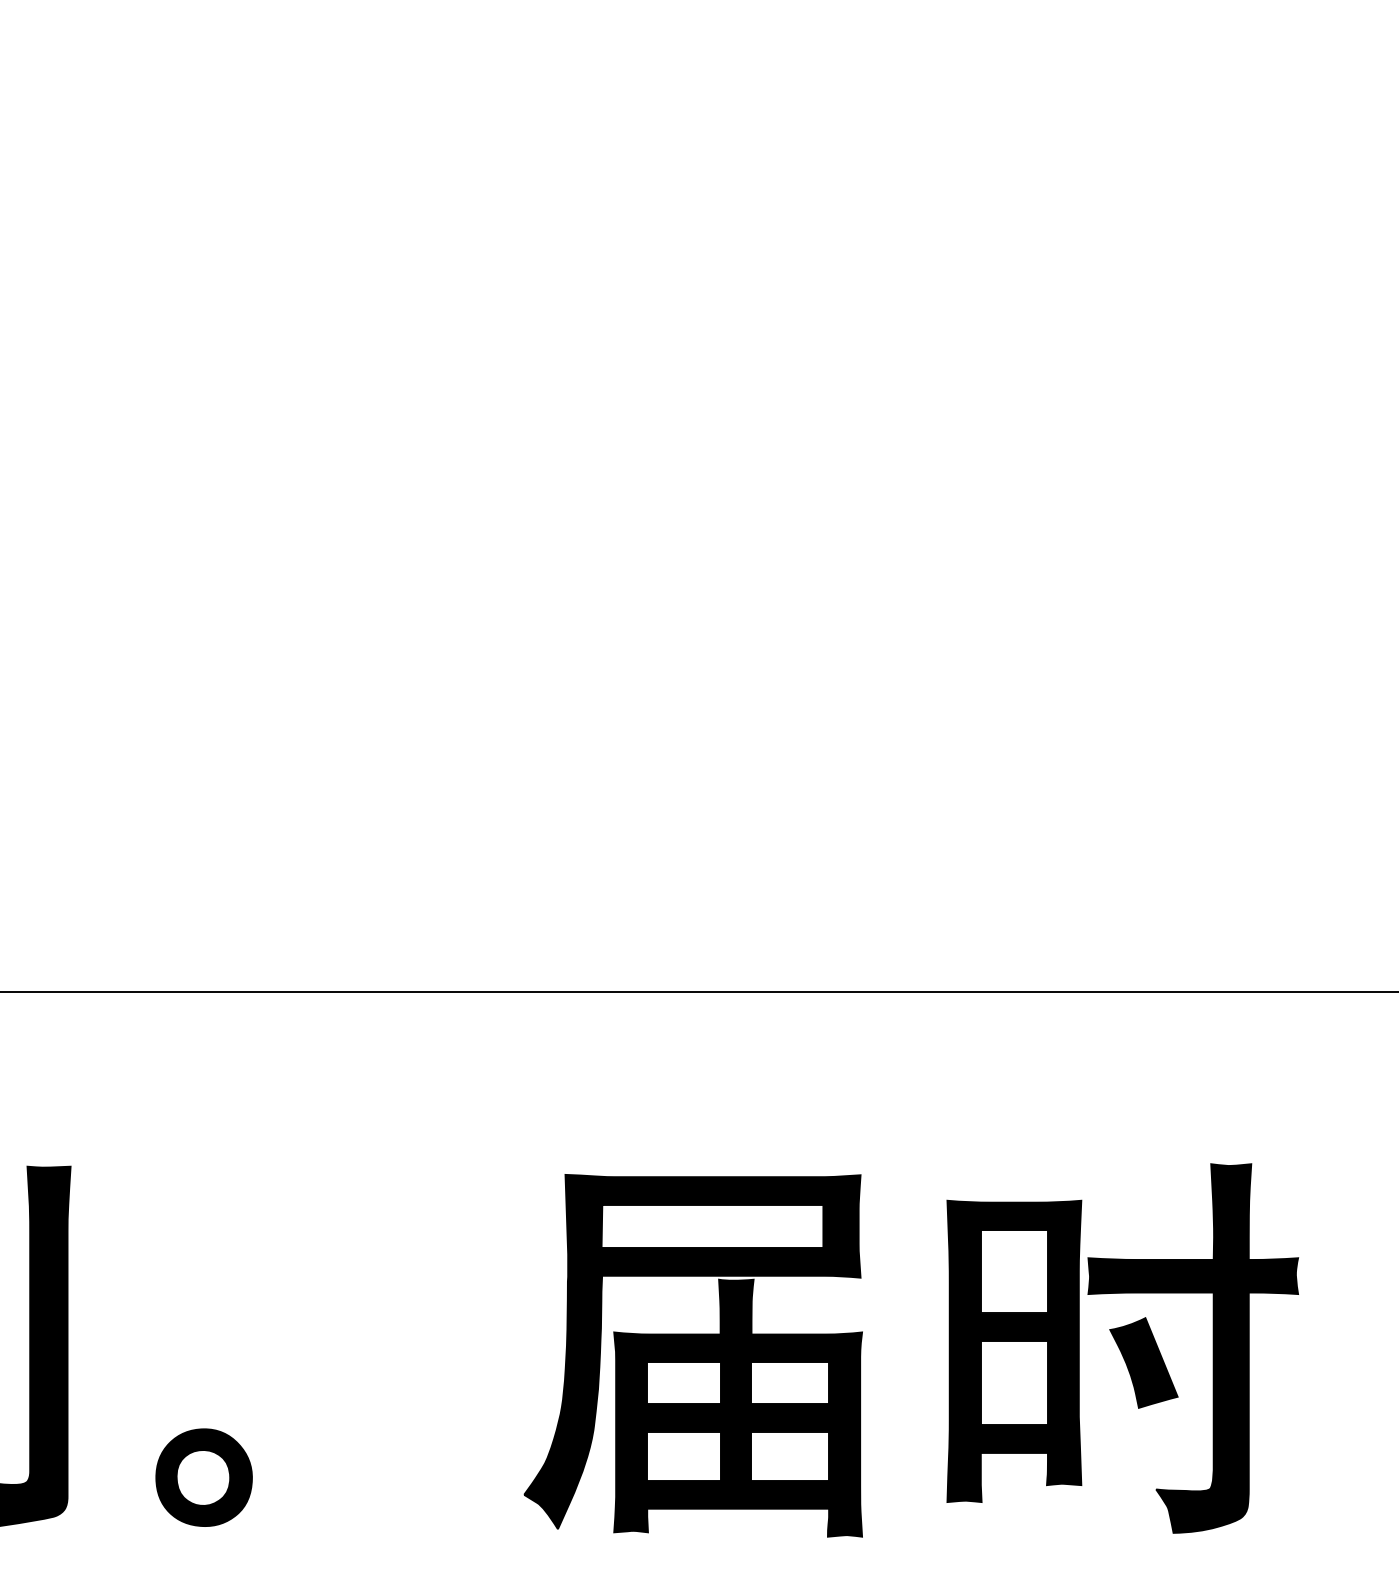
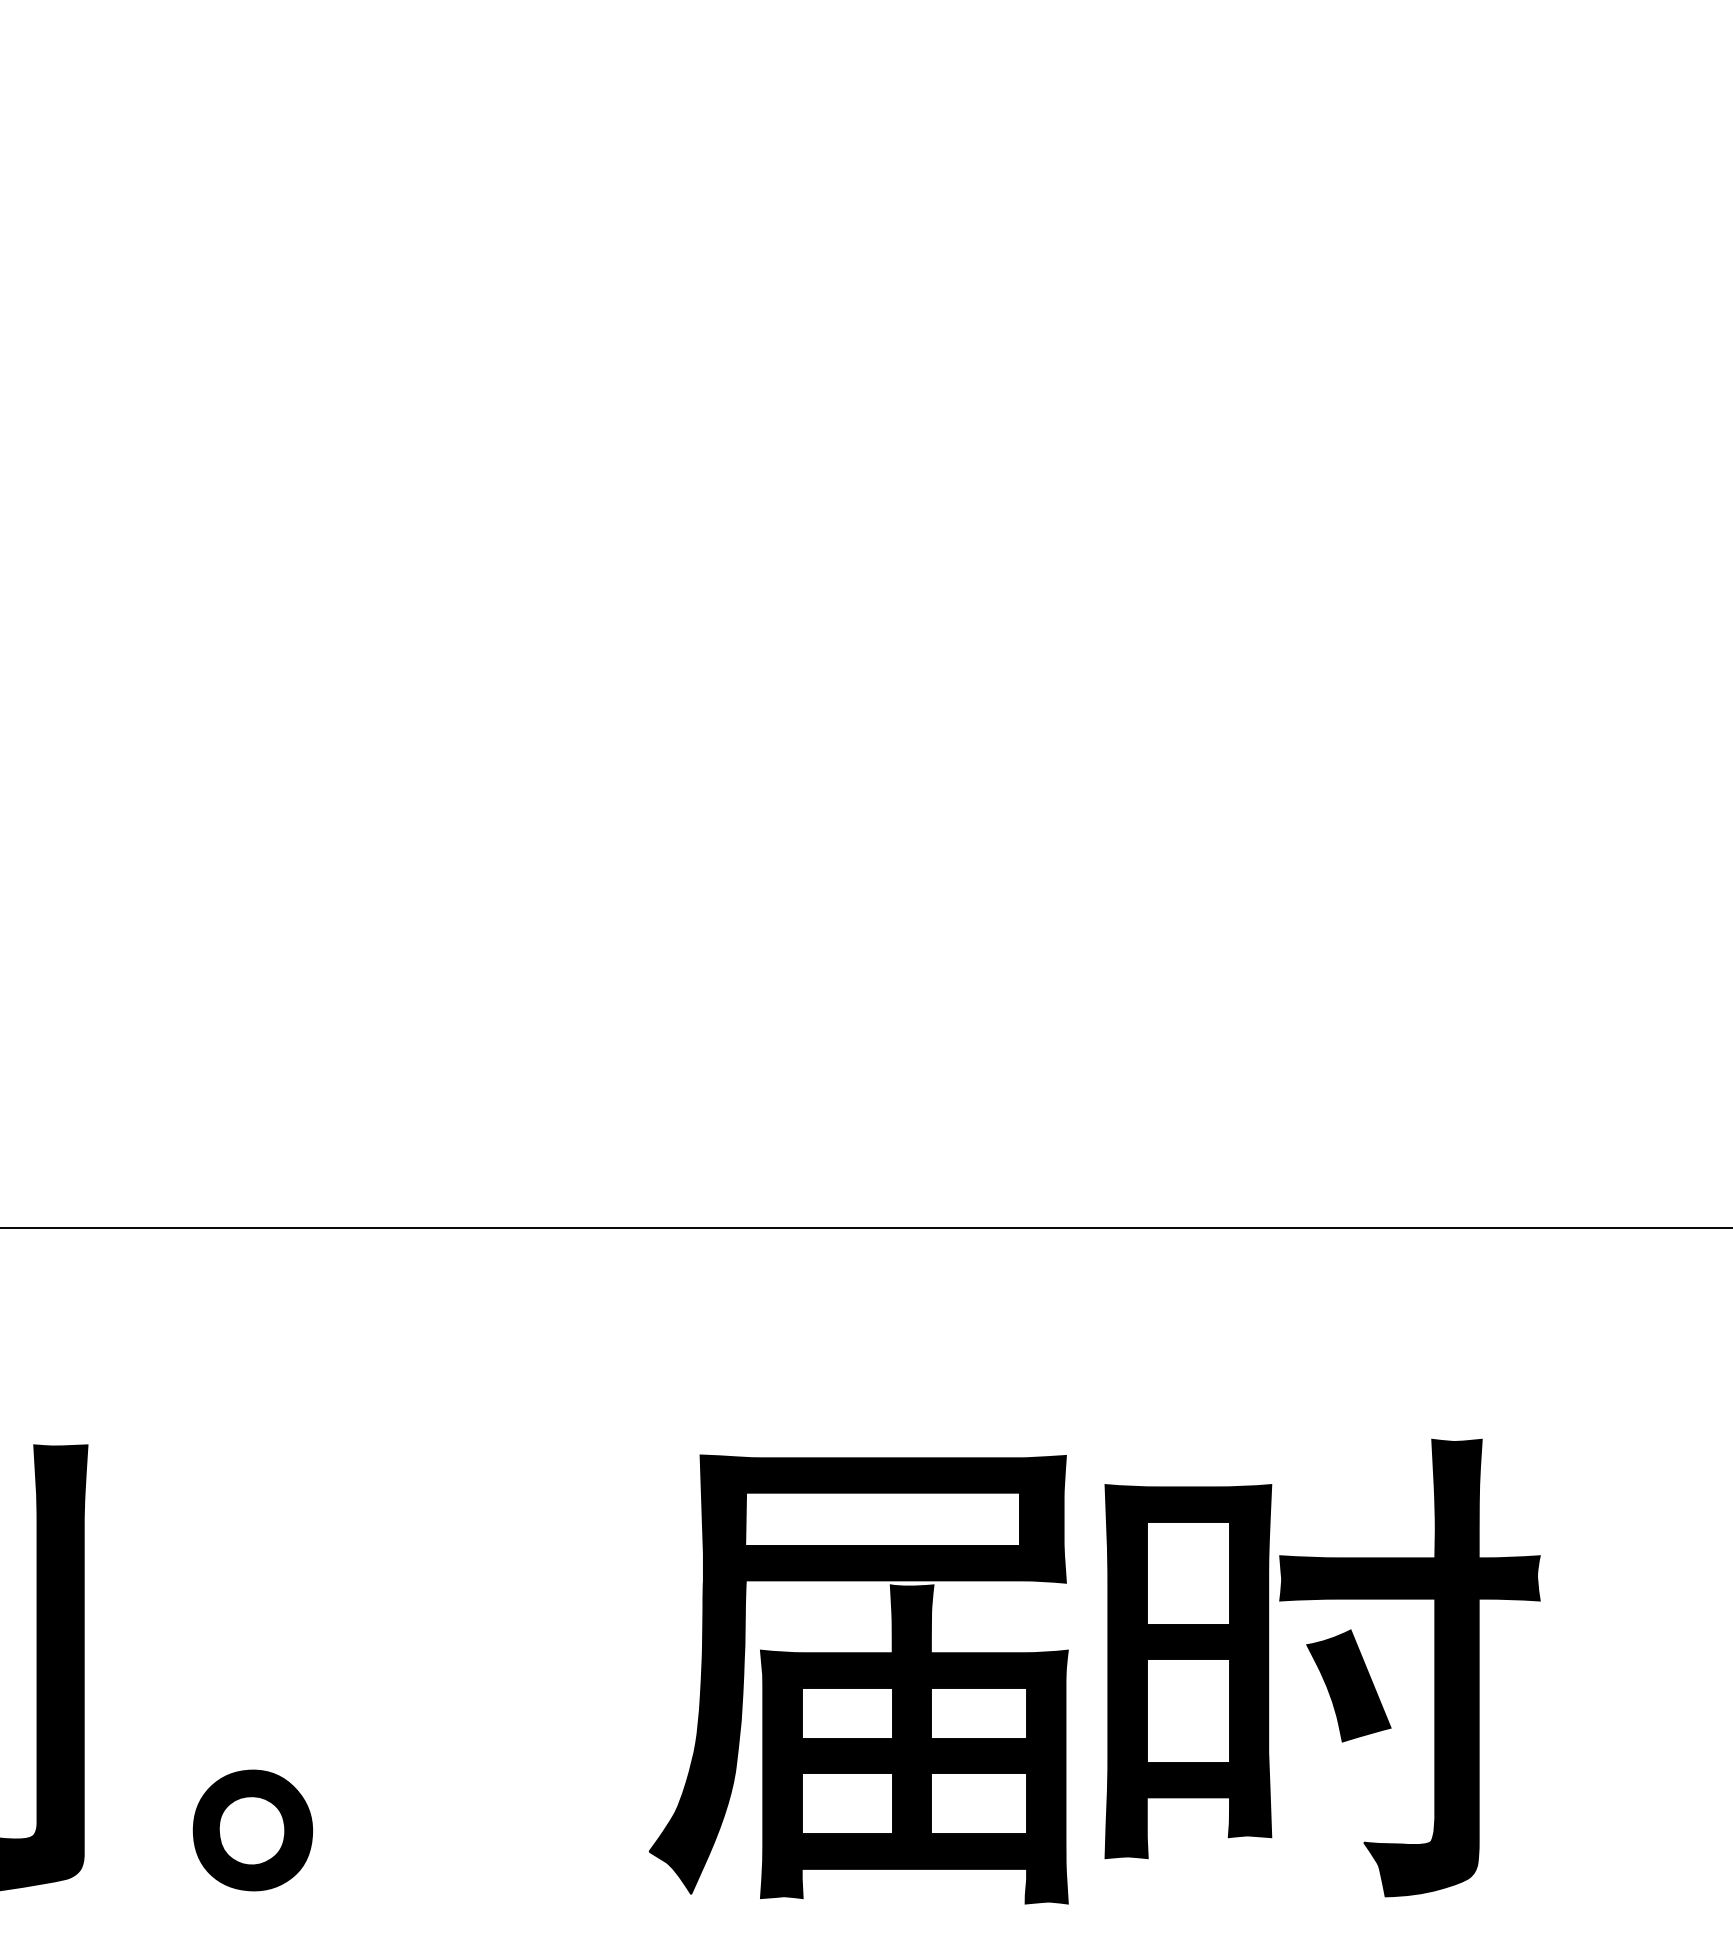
part: (1122, 1348) -> (1322, 1667), moved

